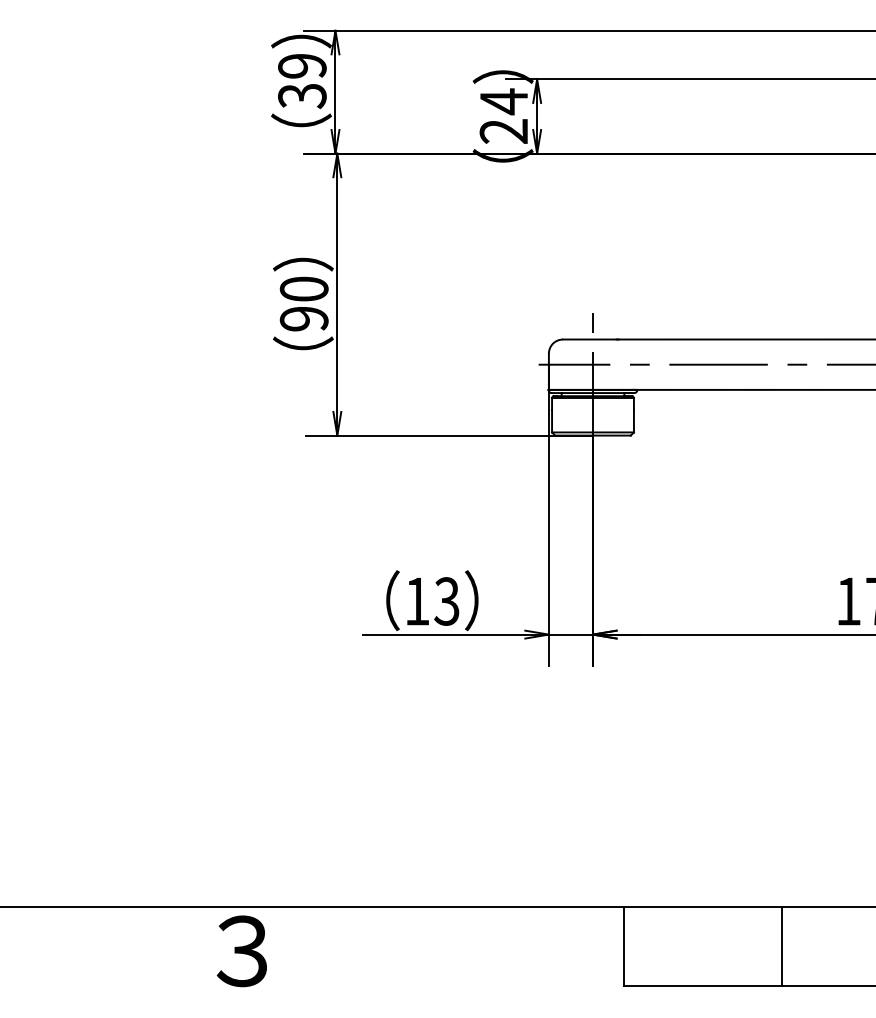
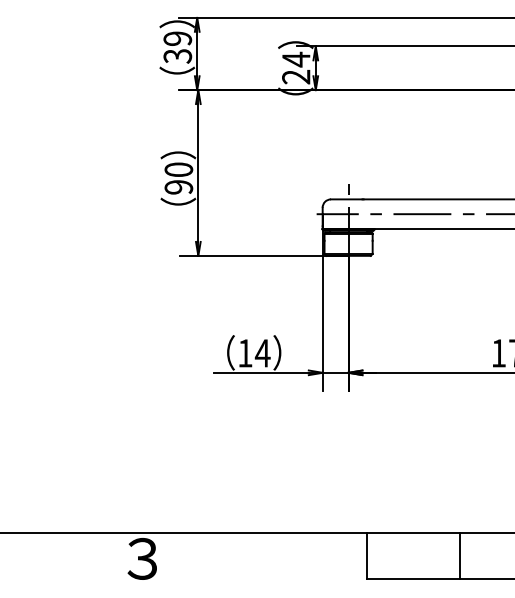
text: (446, 601) -> (262, 353), 13 -> 14

